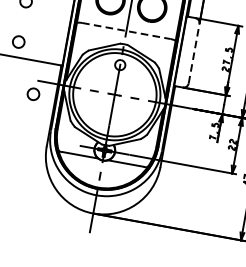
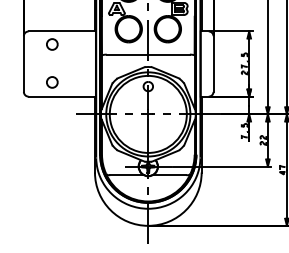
line: (126, 30) -> (148, 54), dashed -> solid
line: (194, 54) -> (213, 64), dashed -> solid
circle: (33, 94) -> (74, 127), removed

